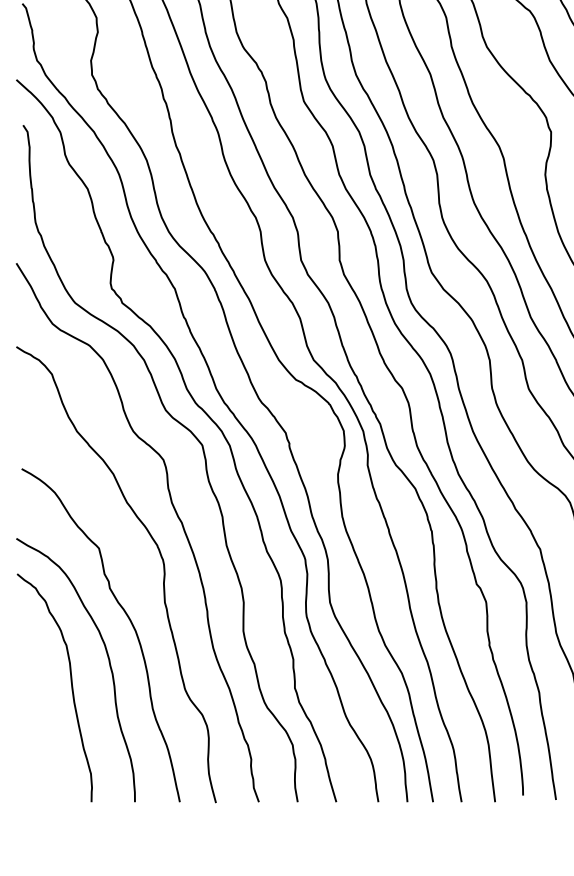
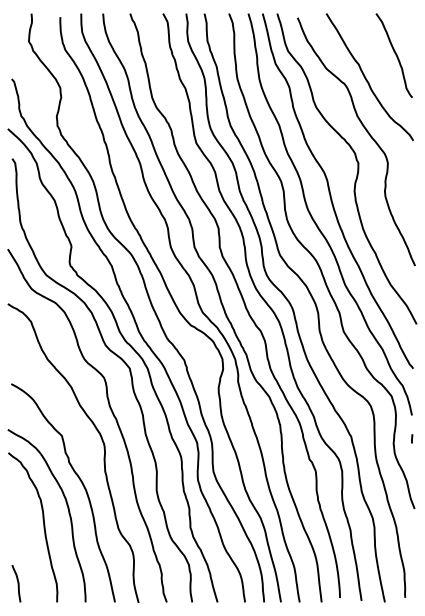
curve: (31, 773) -> (17, 583), added

